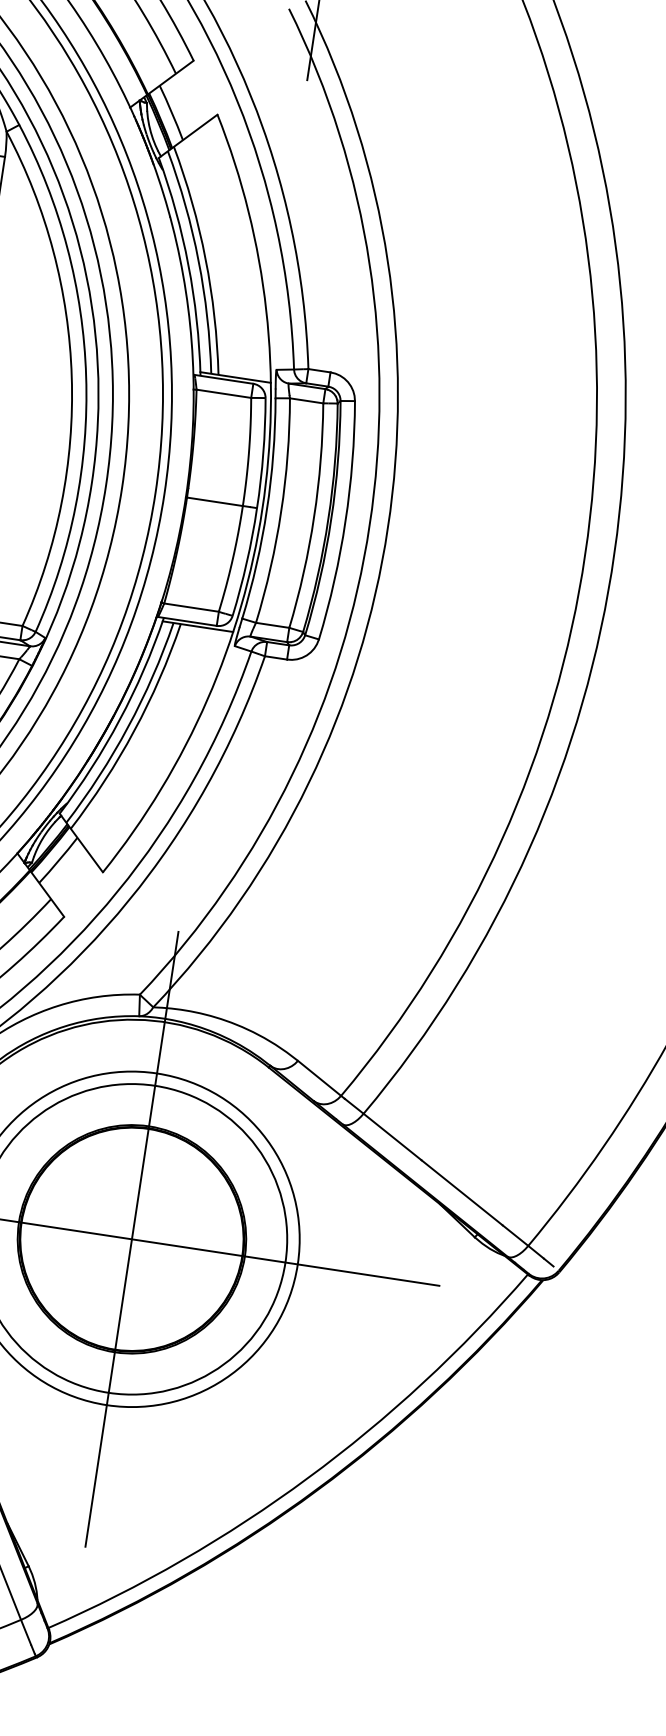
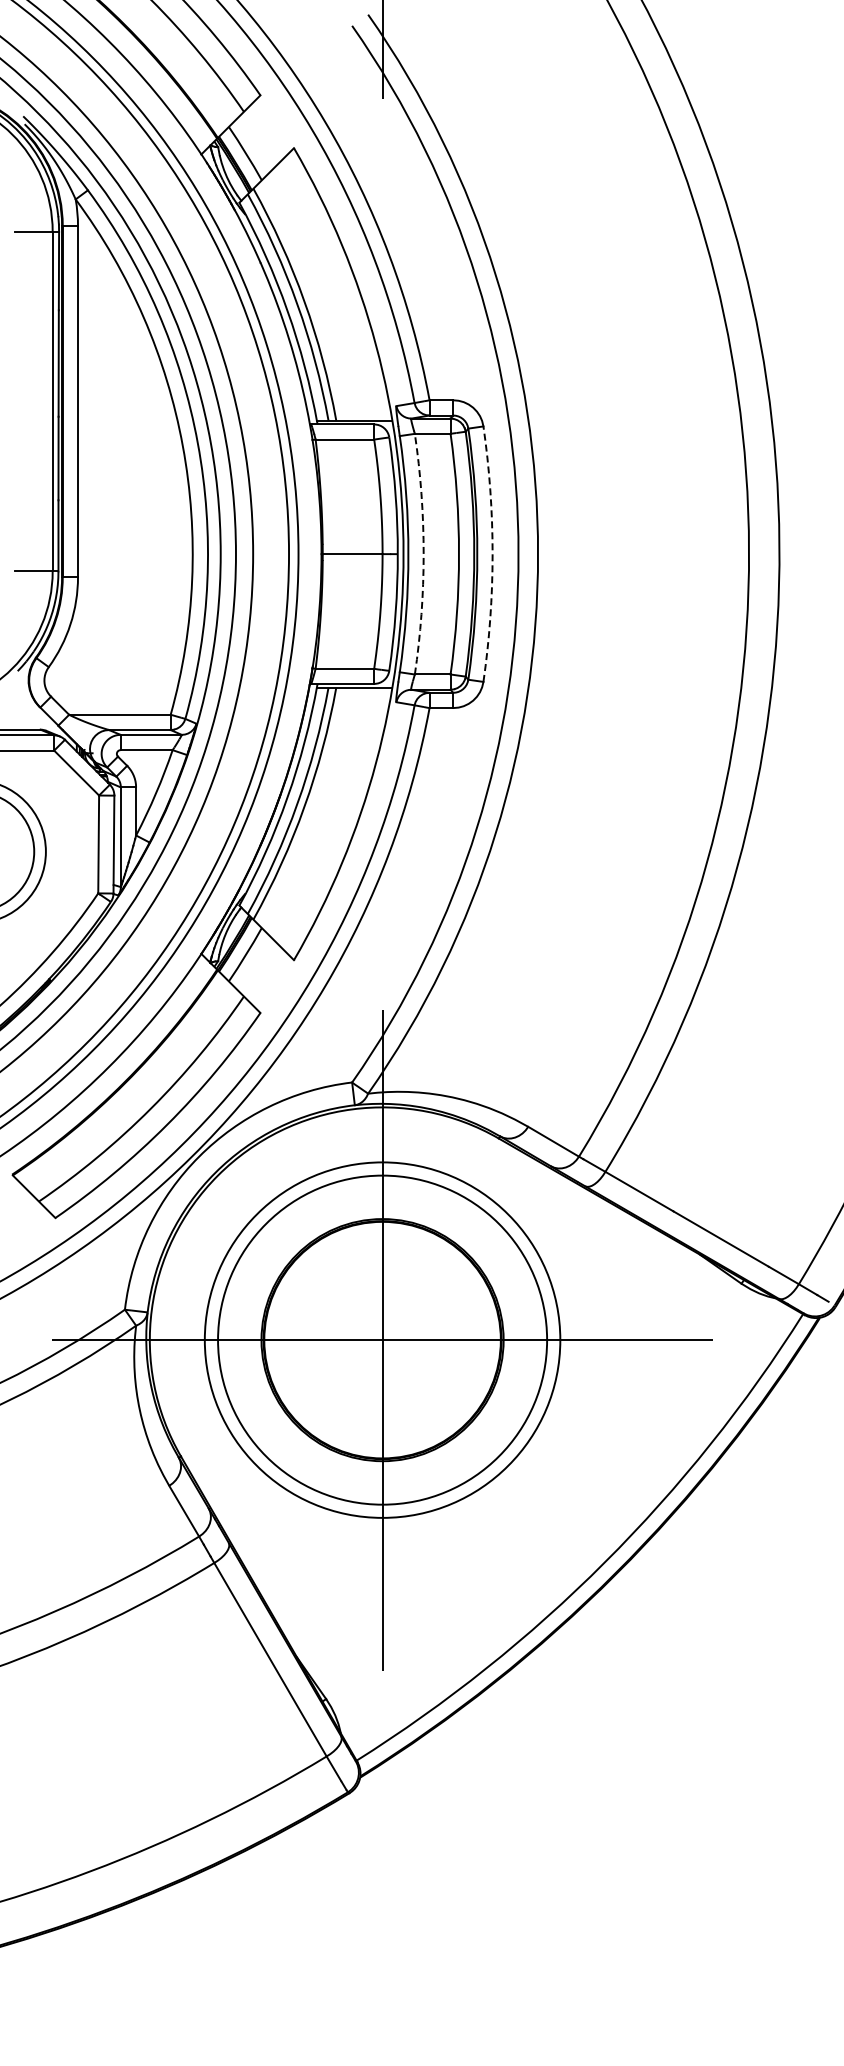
arc: (280, 512) -> (423, 554), solid -> dashed
arc: (345, 521) -> (492, 554), solid -> dashed

